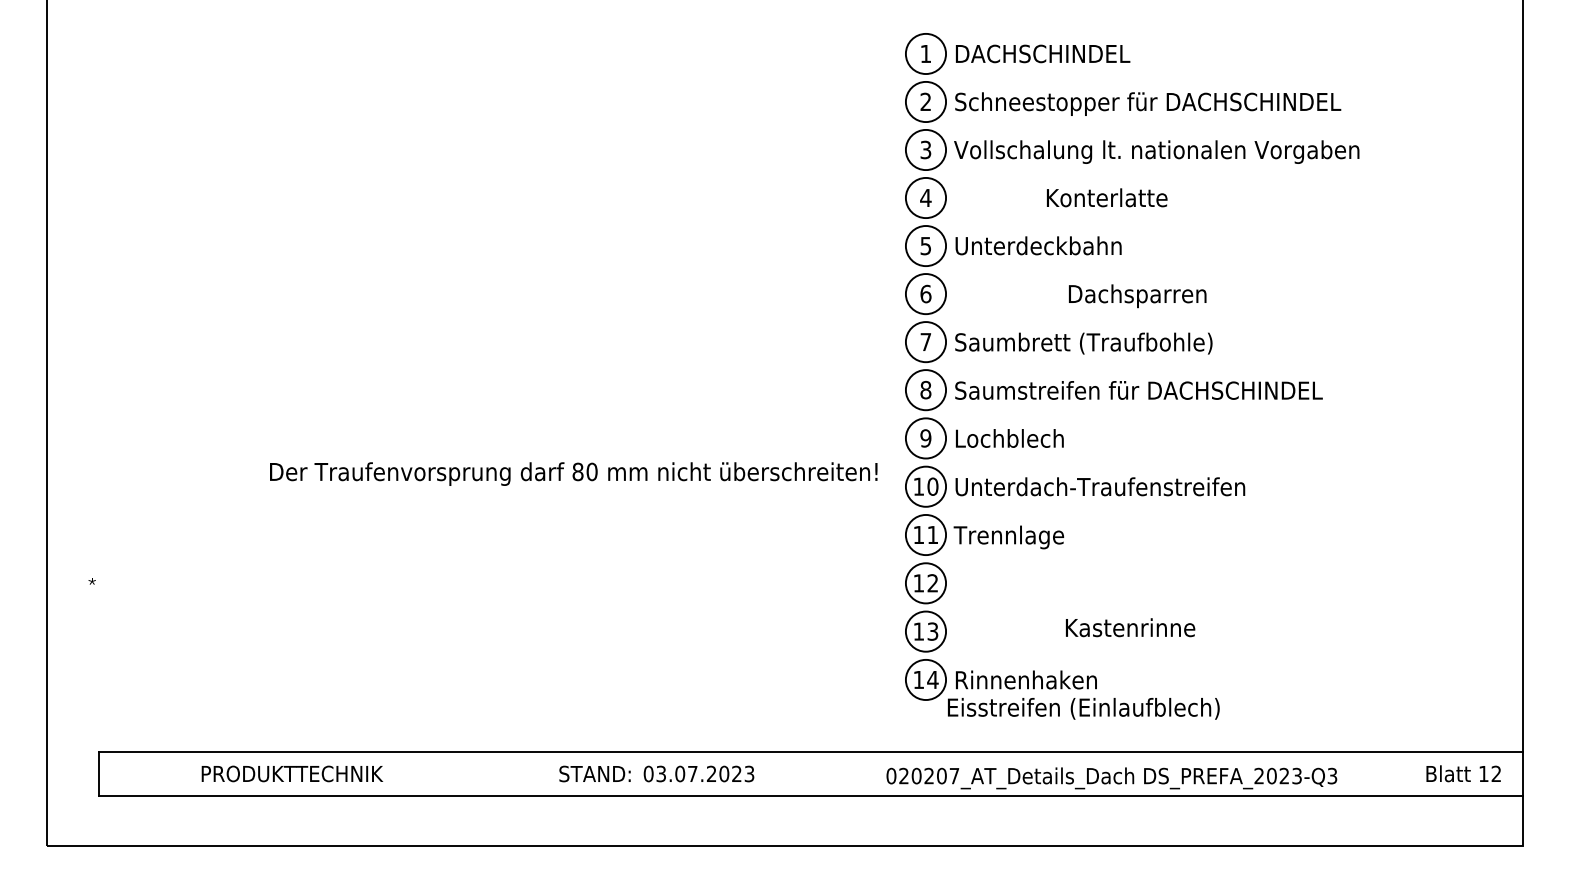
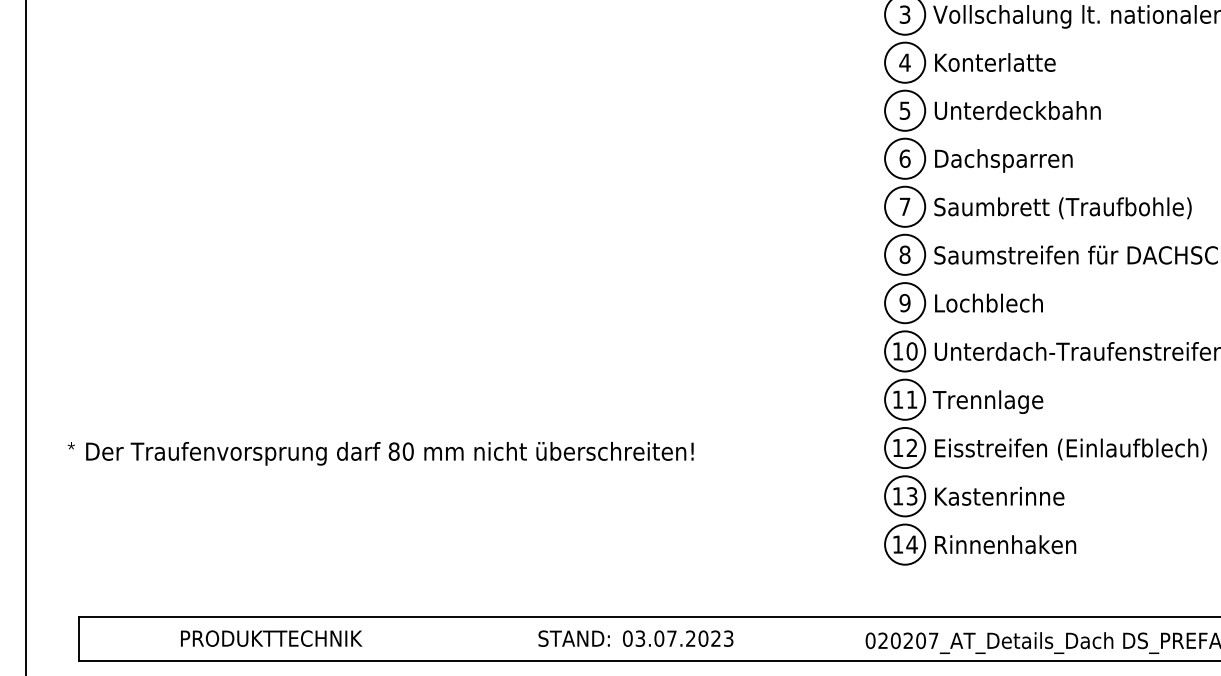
text: (1107, 197) -> (995, 62), moved
text: (1137, 296) -> (1003, 161), moved
text: (573, 473) -> (389, 453), moved
text: (1130, 627) -> (999, 496), moved
text: (1083, 708) -> (1070, 449), moved

